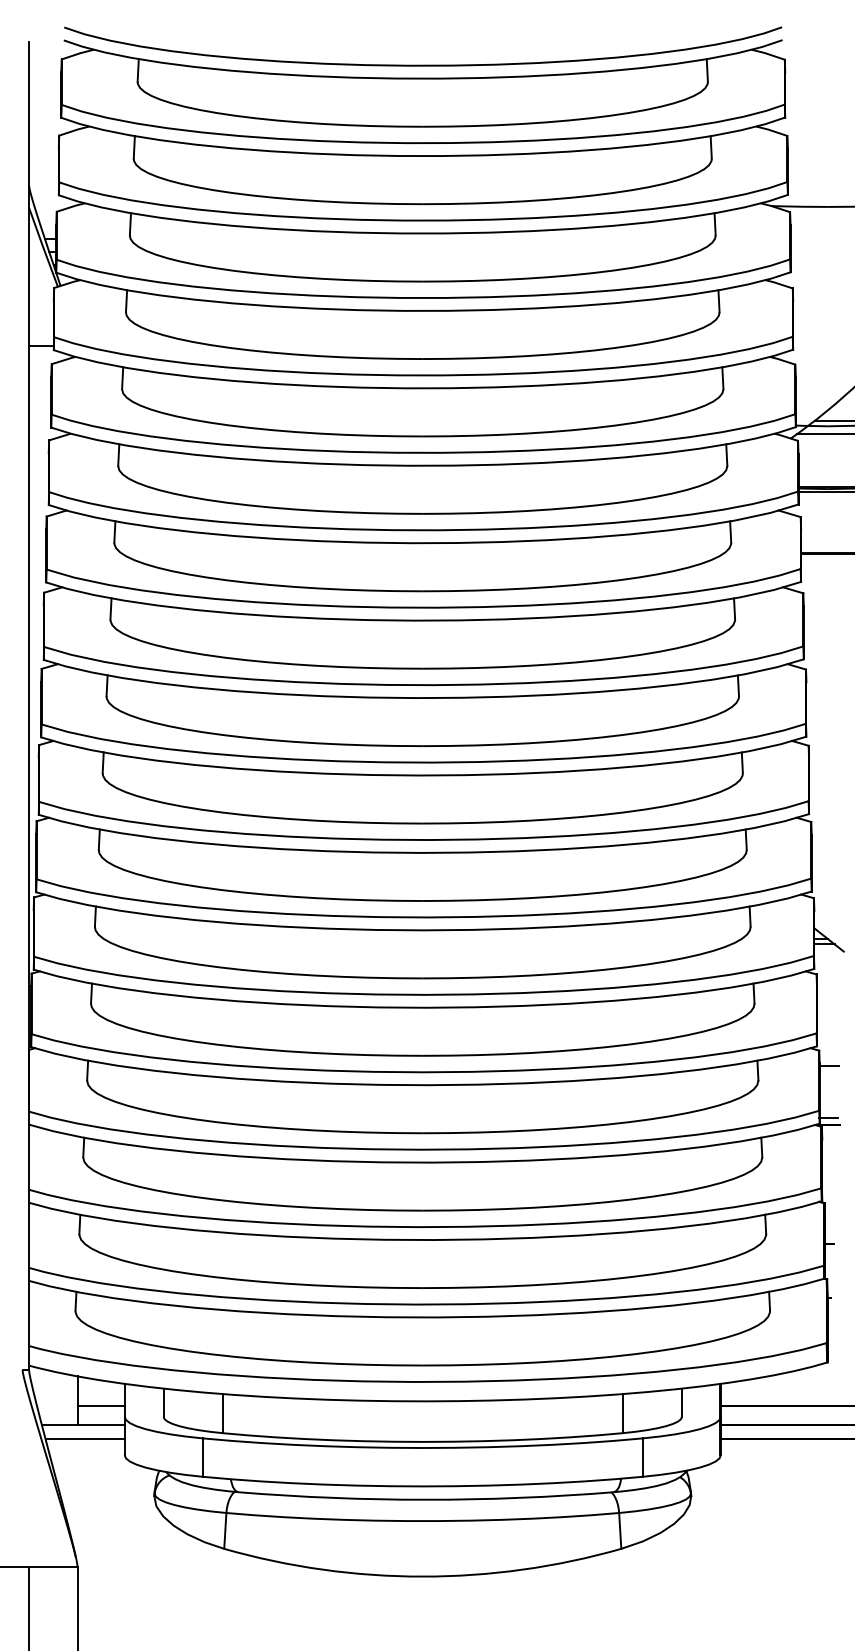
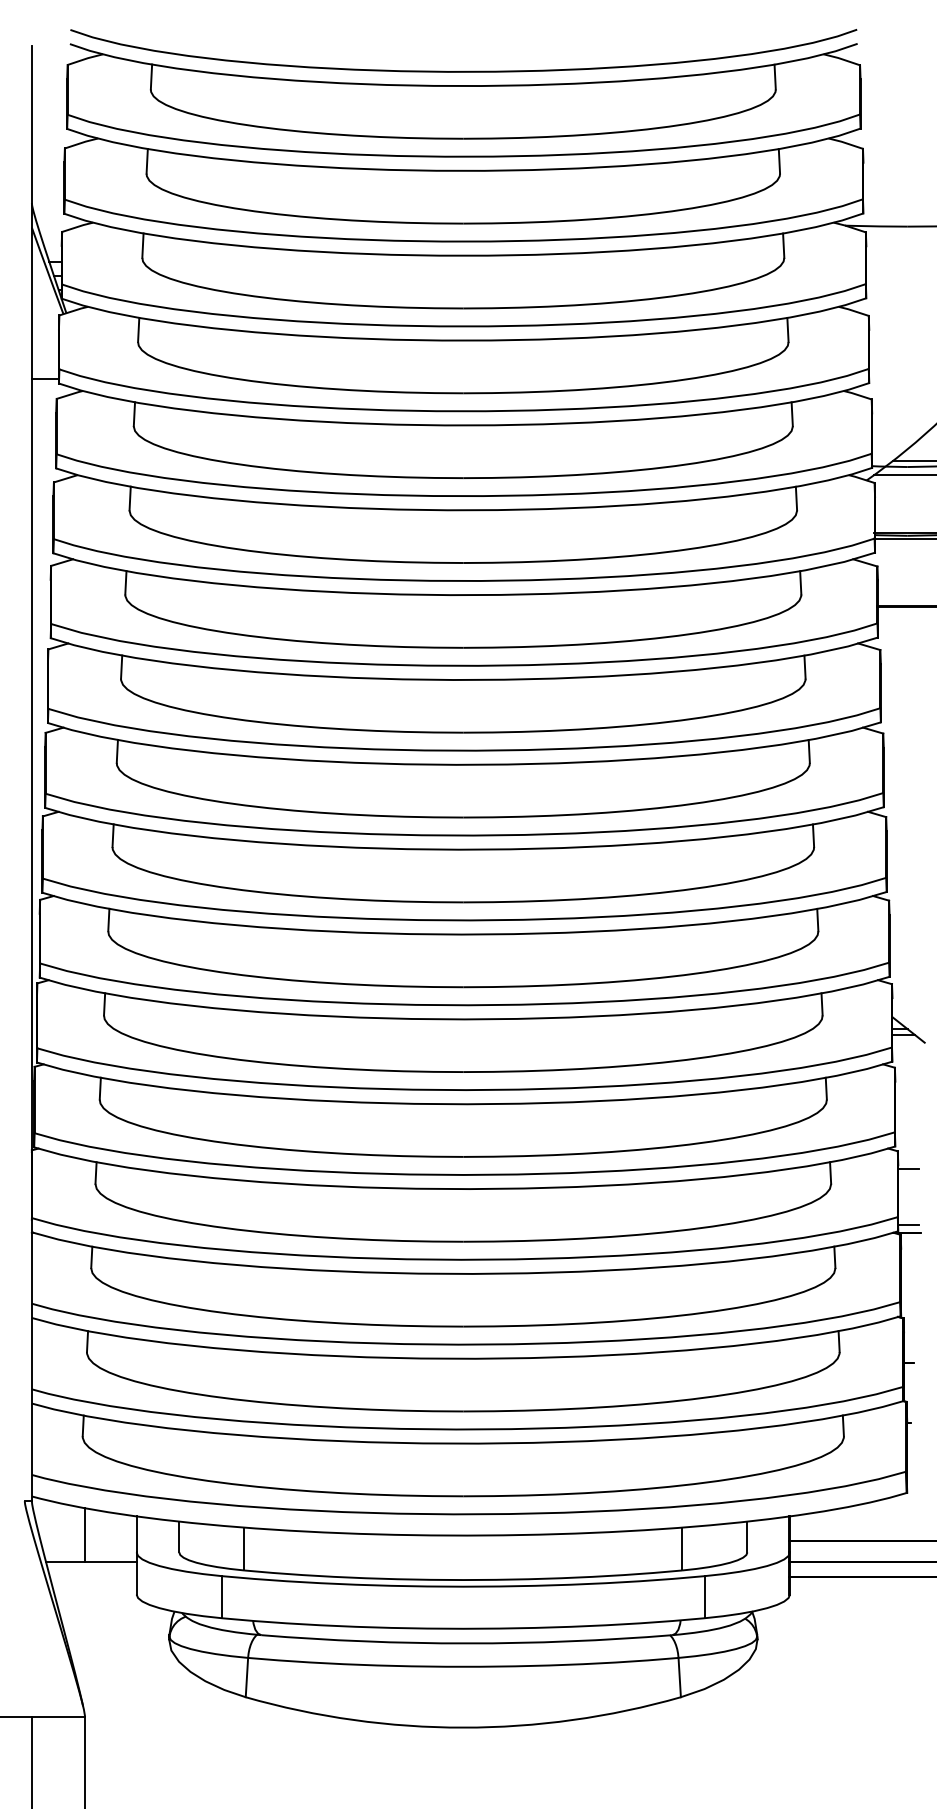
line: (100, 1406) -> (110, 1541), removed
line: (84, 1439) -> (92, 1577), removed

